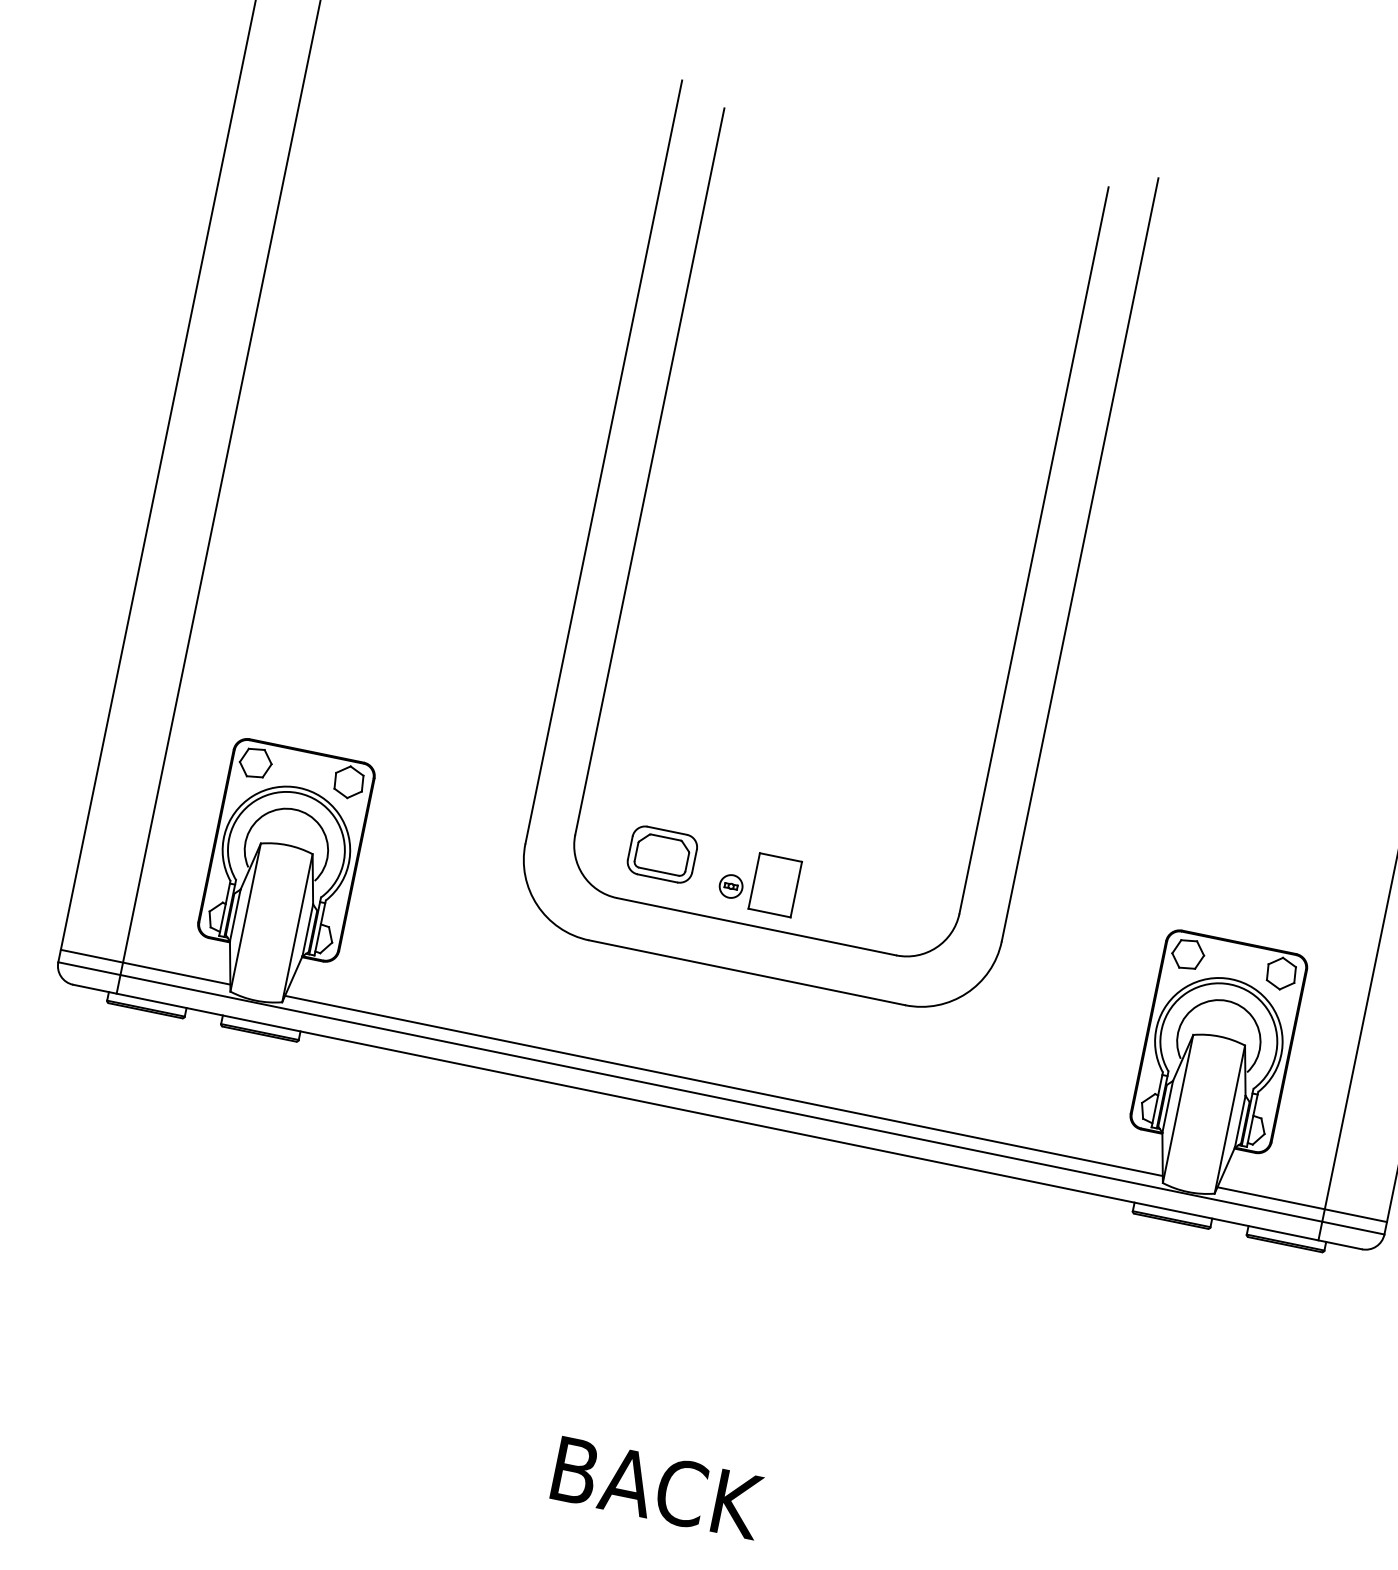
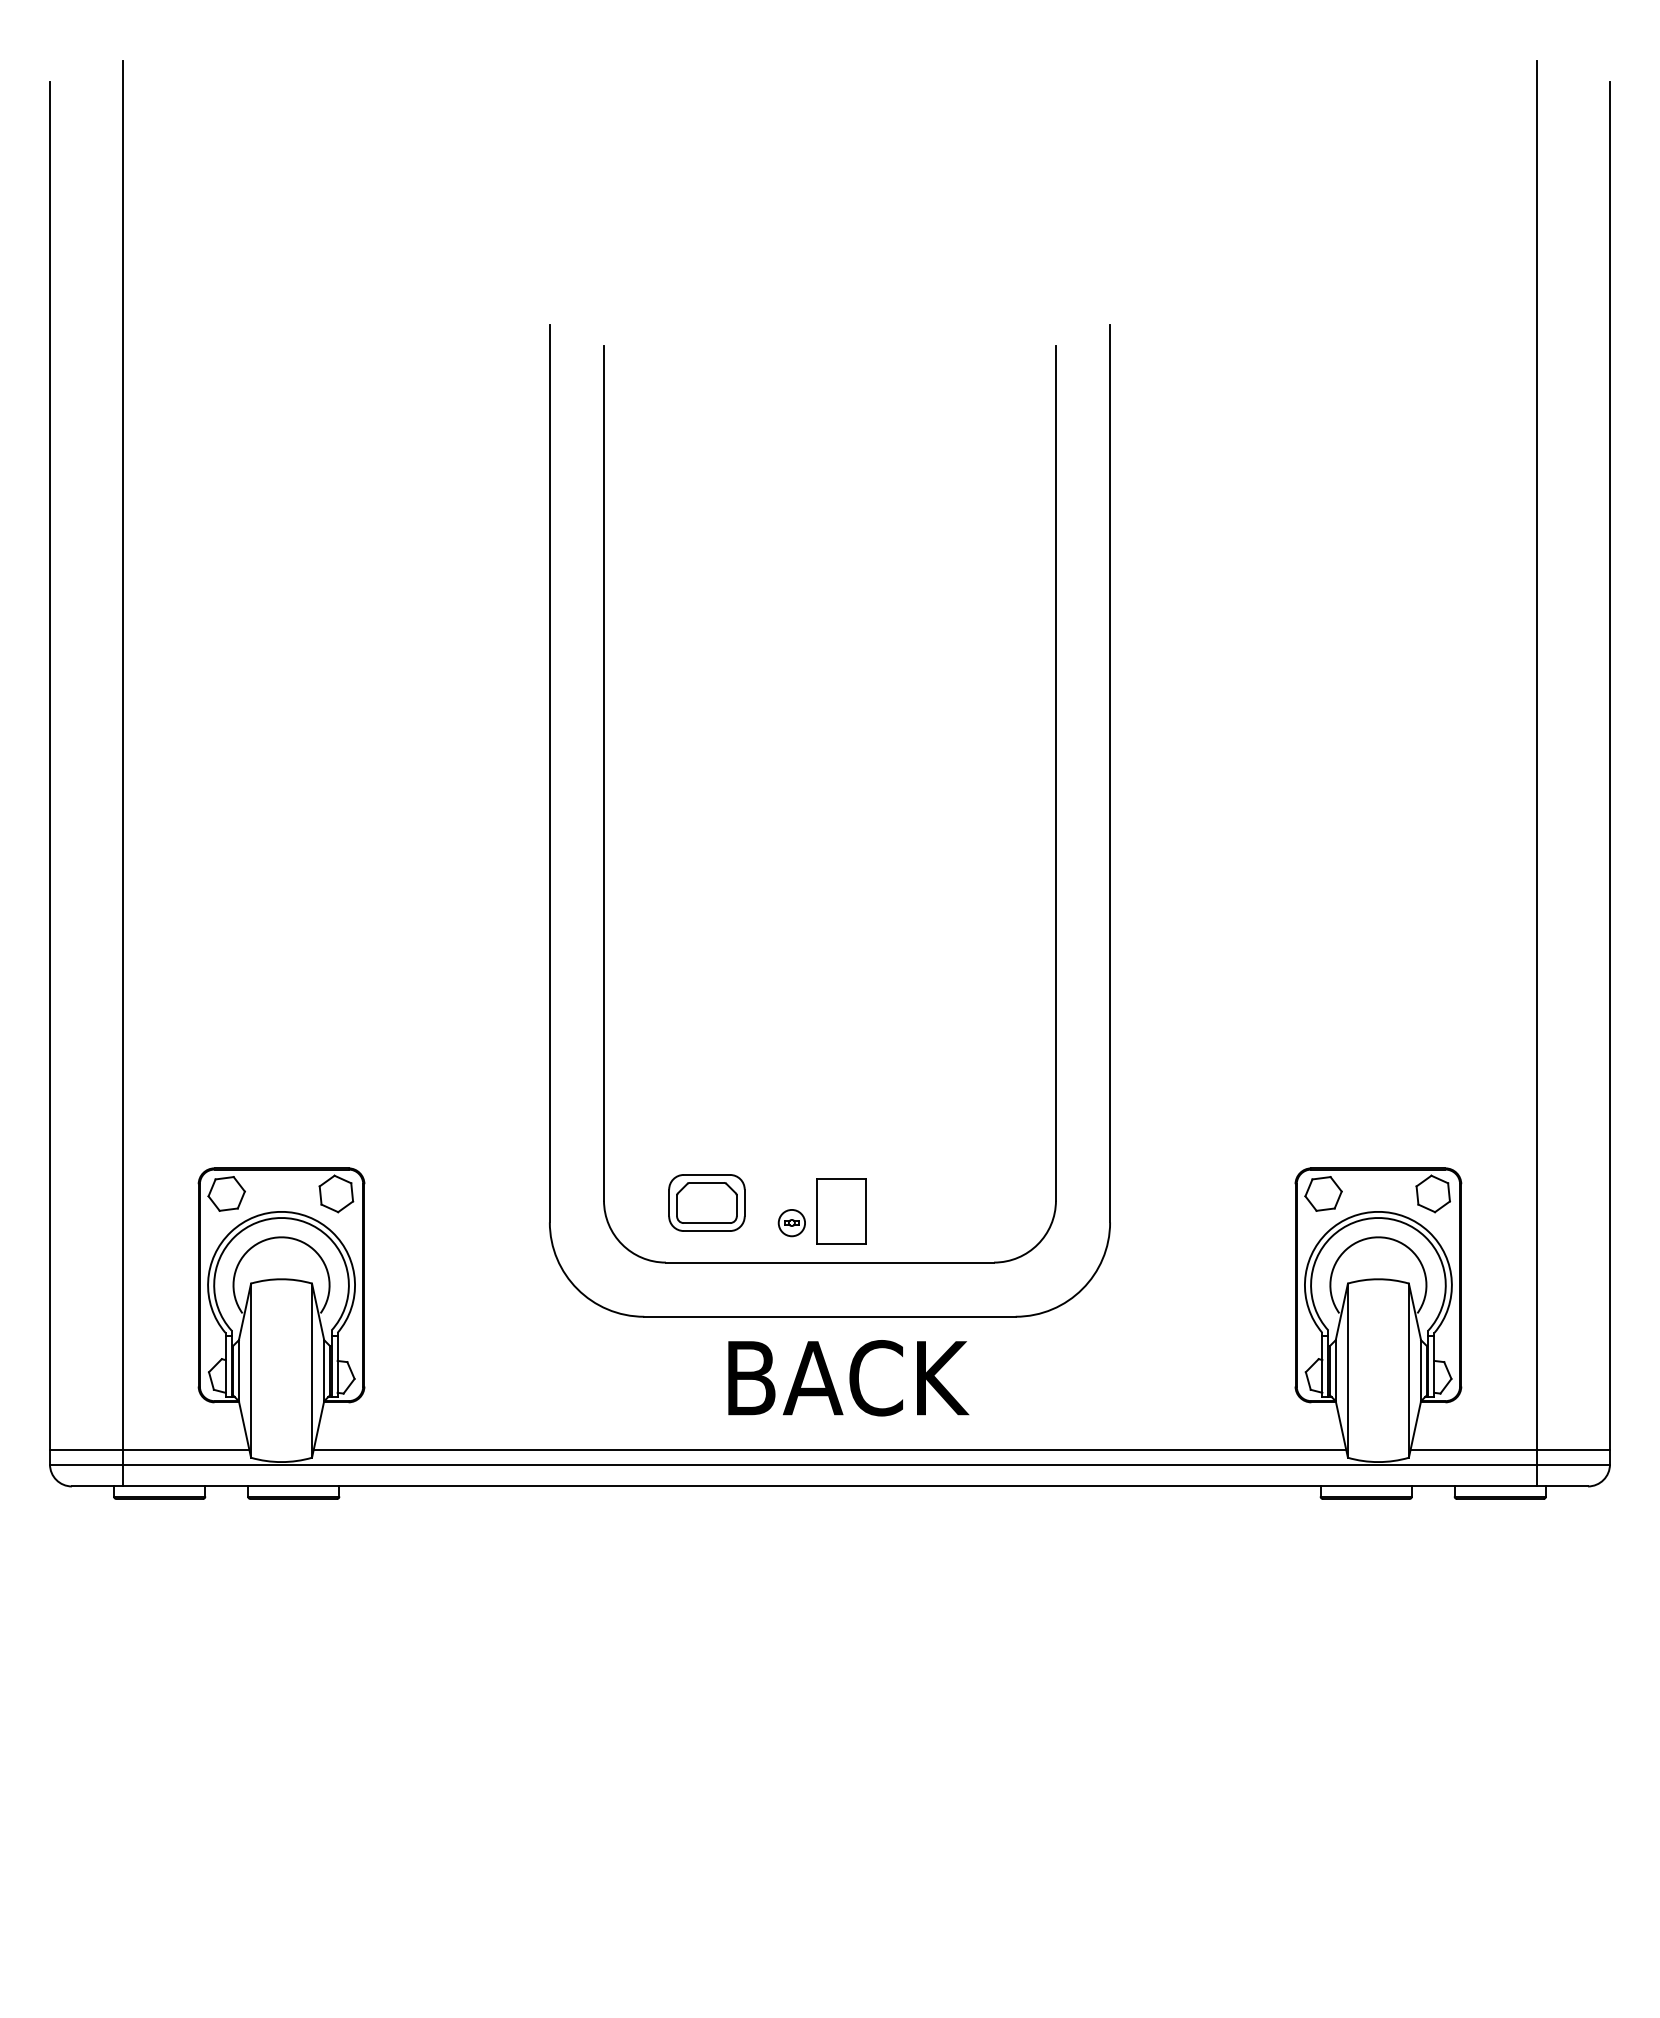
text: (657, 1488) -> (848, 1378), moved

